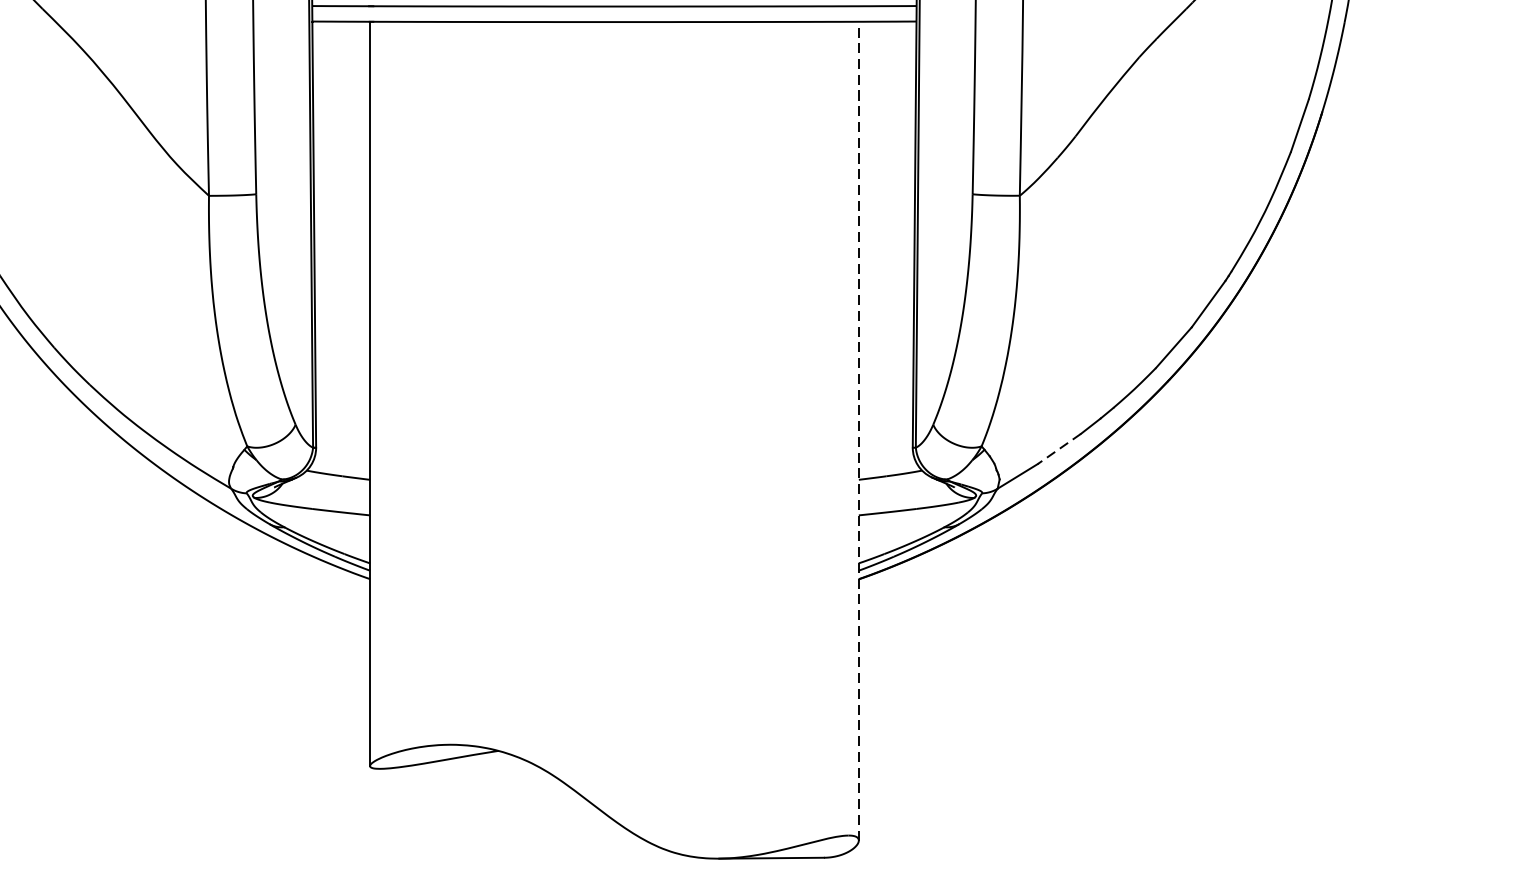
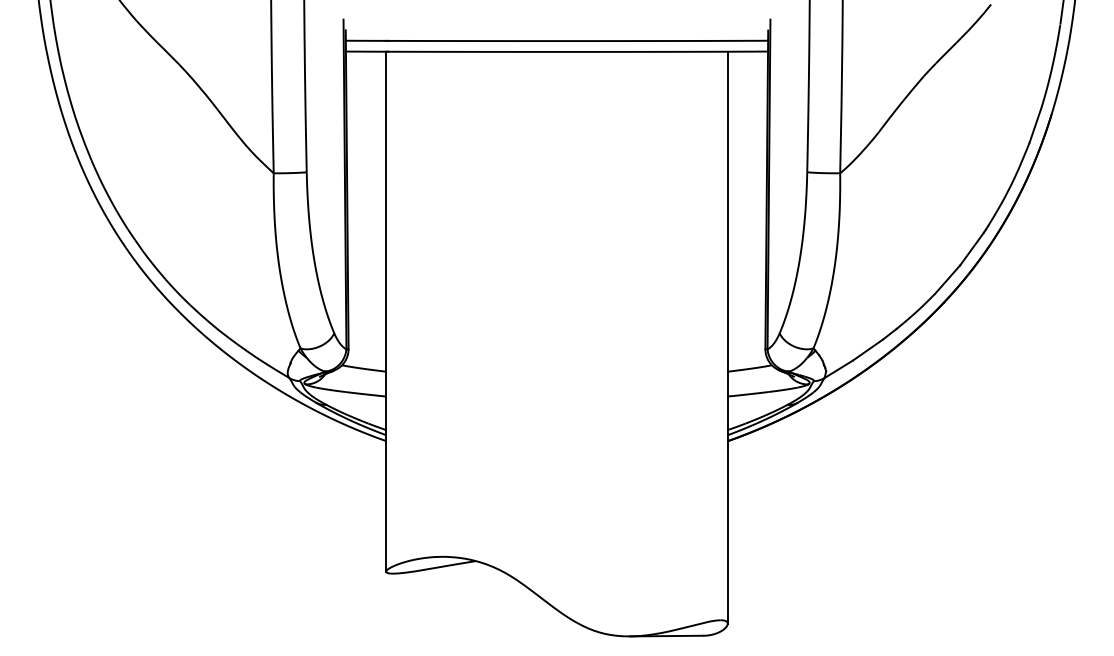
line: (858, 430) -> (727, 337), dashed -> solid
line: (1058, 449) -> (867, 350), dashed -> solid

